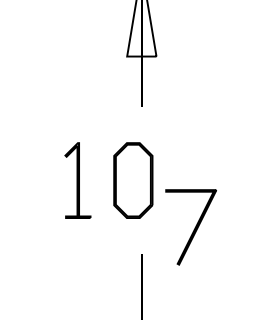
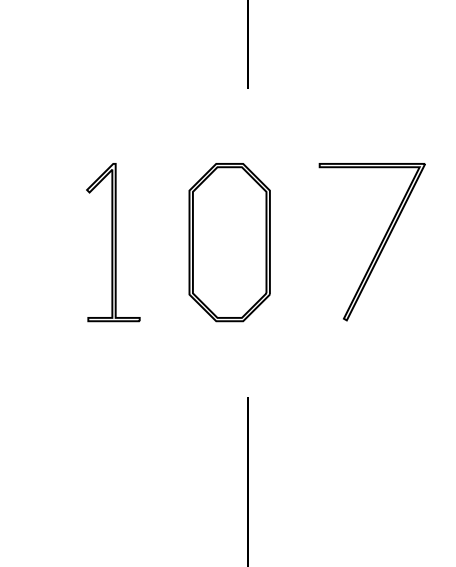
part: (190, 227) -> (370, 242), moved

